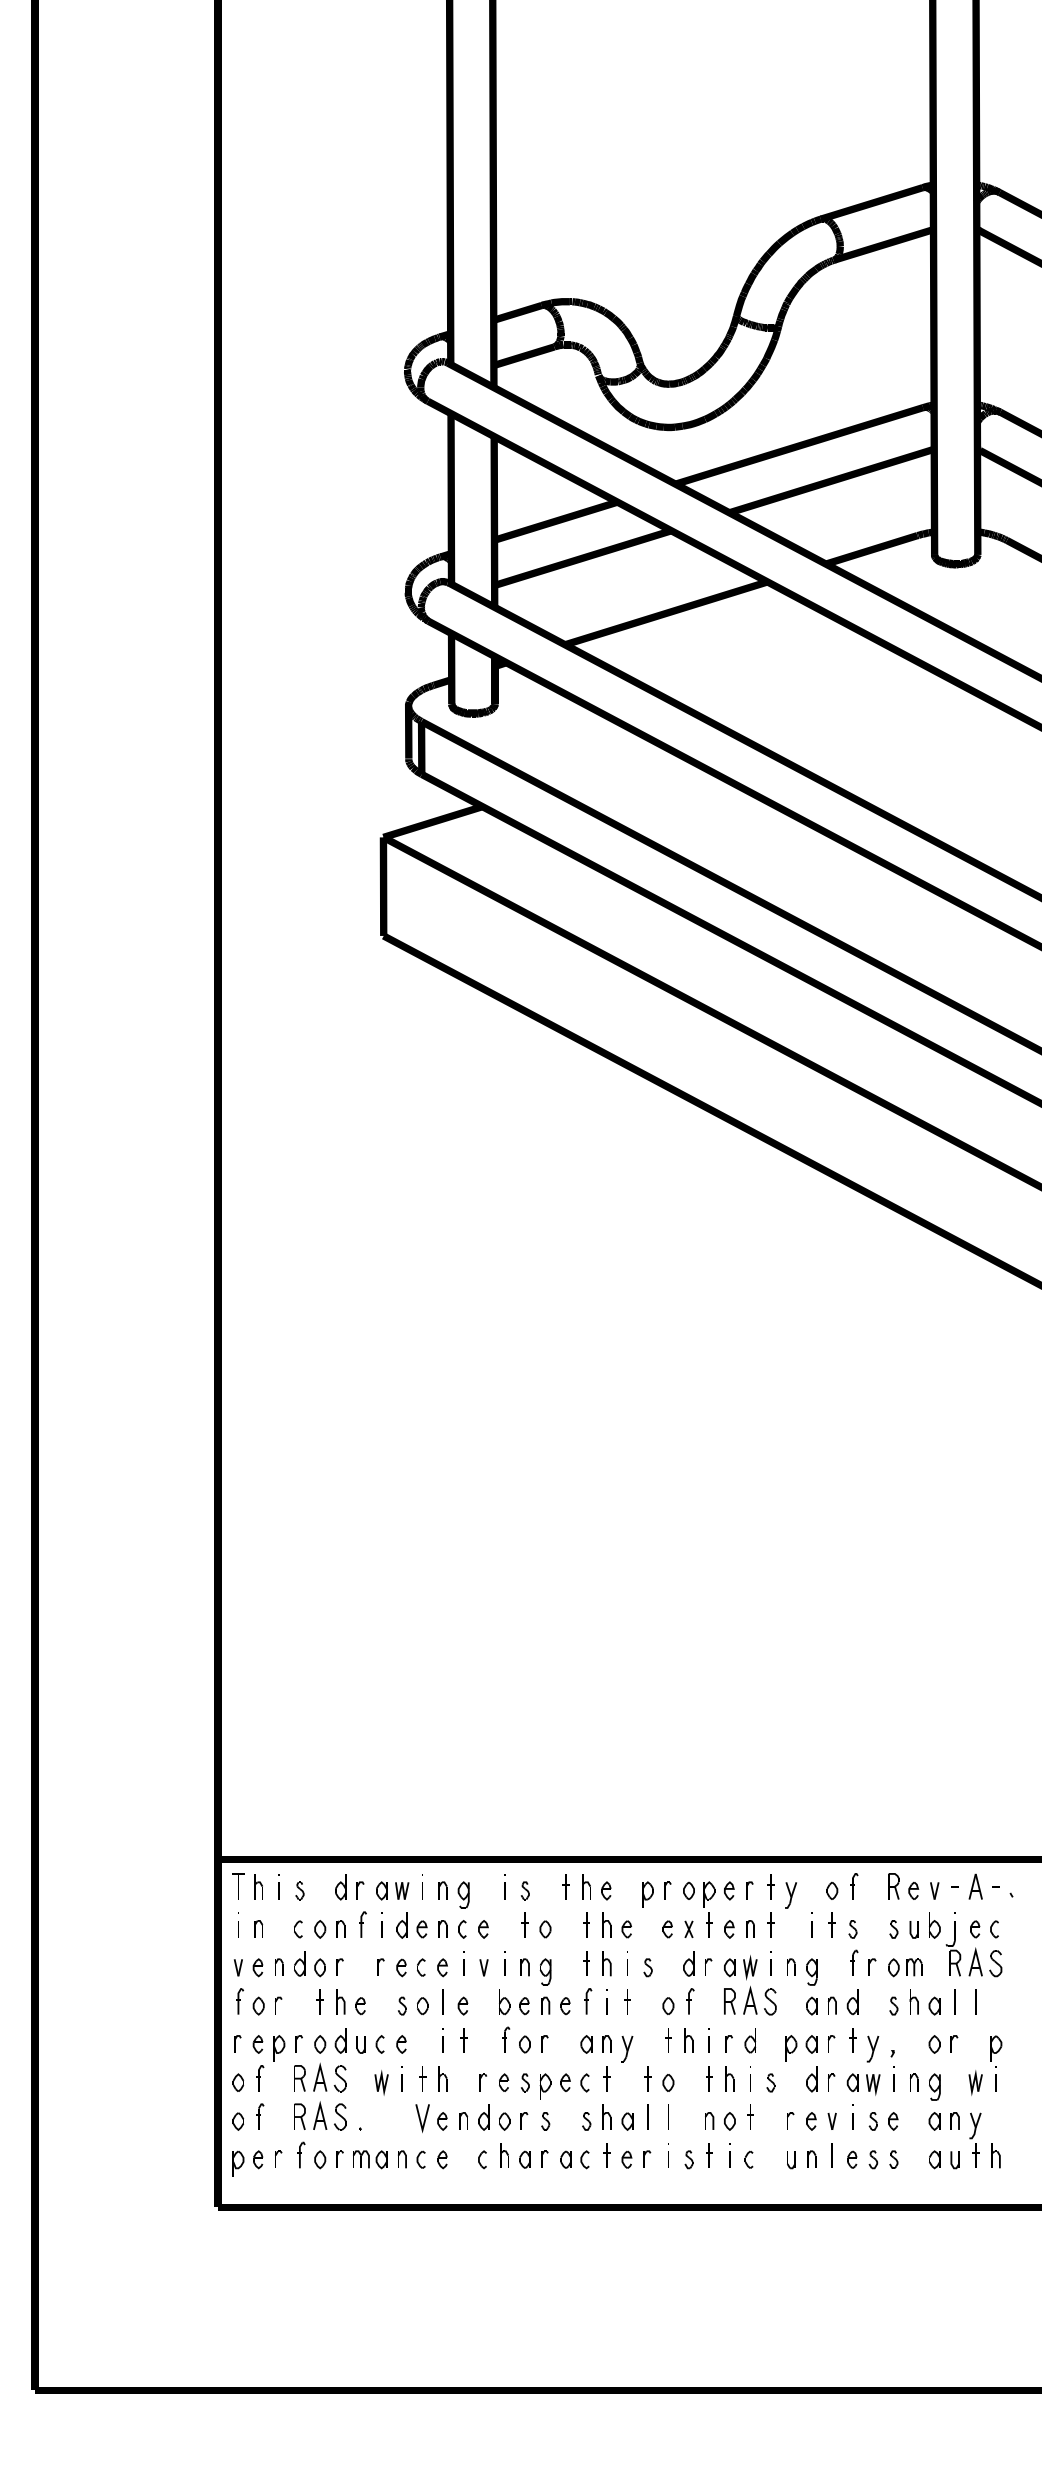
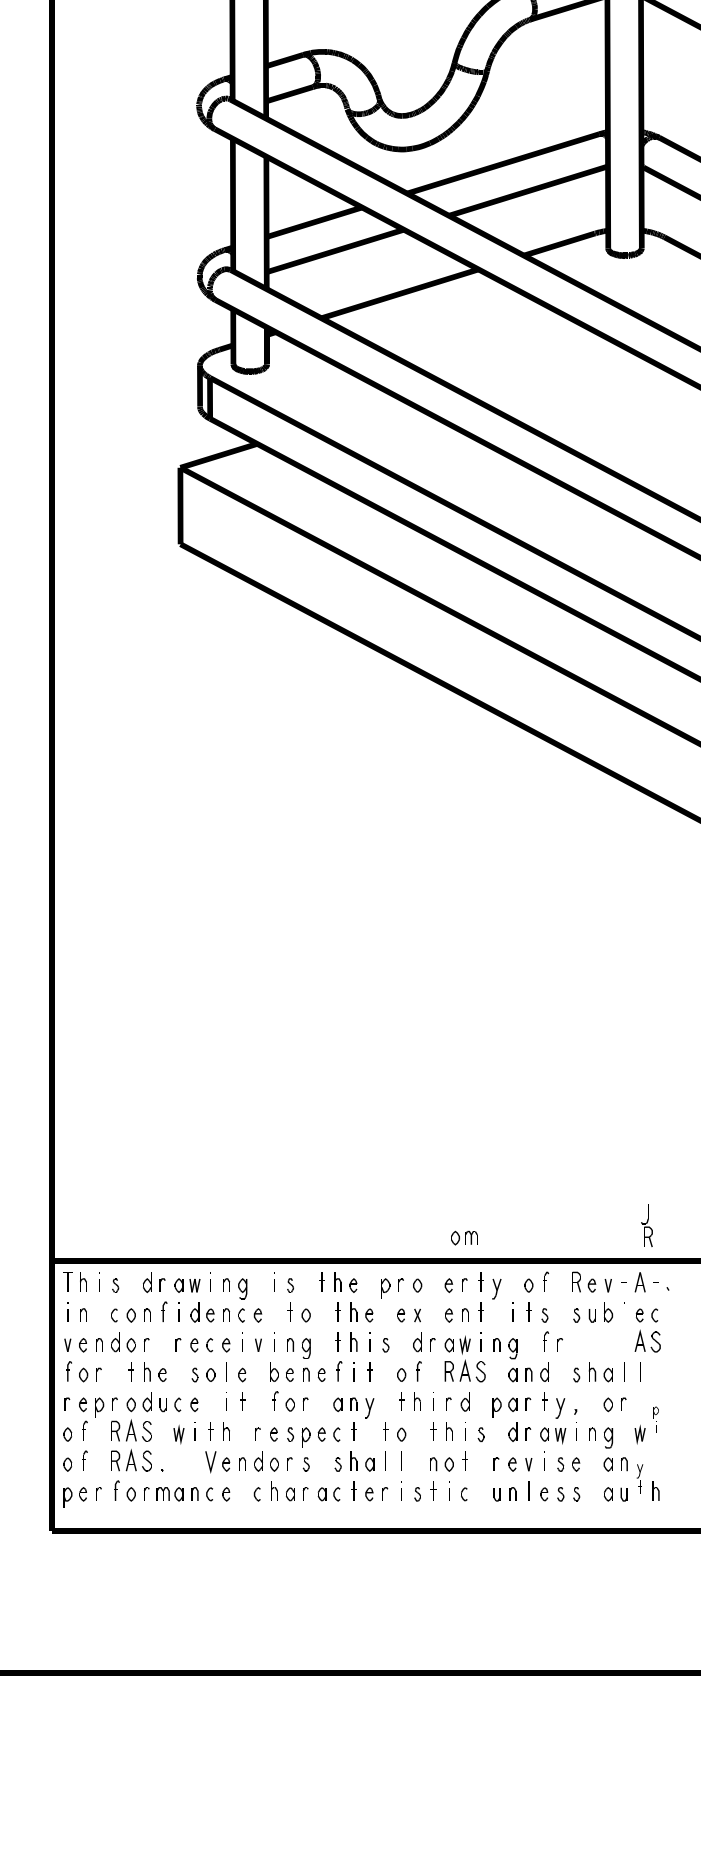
part: (709, 1909) -> (433, 1300), removed
part: (953, 1948) -> (646, 1225), moved
part: (905, 1967) -> (464, 1237), moved
part: (996, 2063) -> (656, 1419), size x0.6
part: (975, 2139) -> (640, 1478), size x0.7

